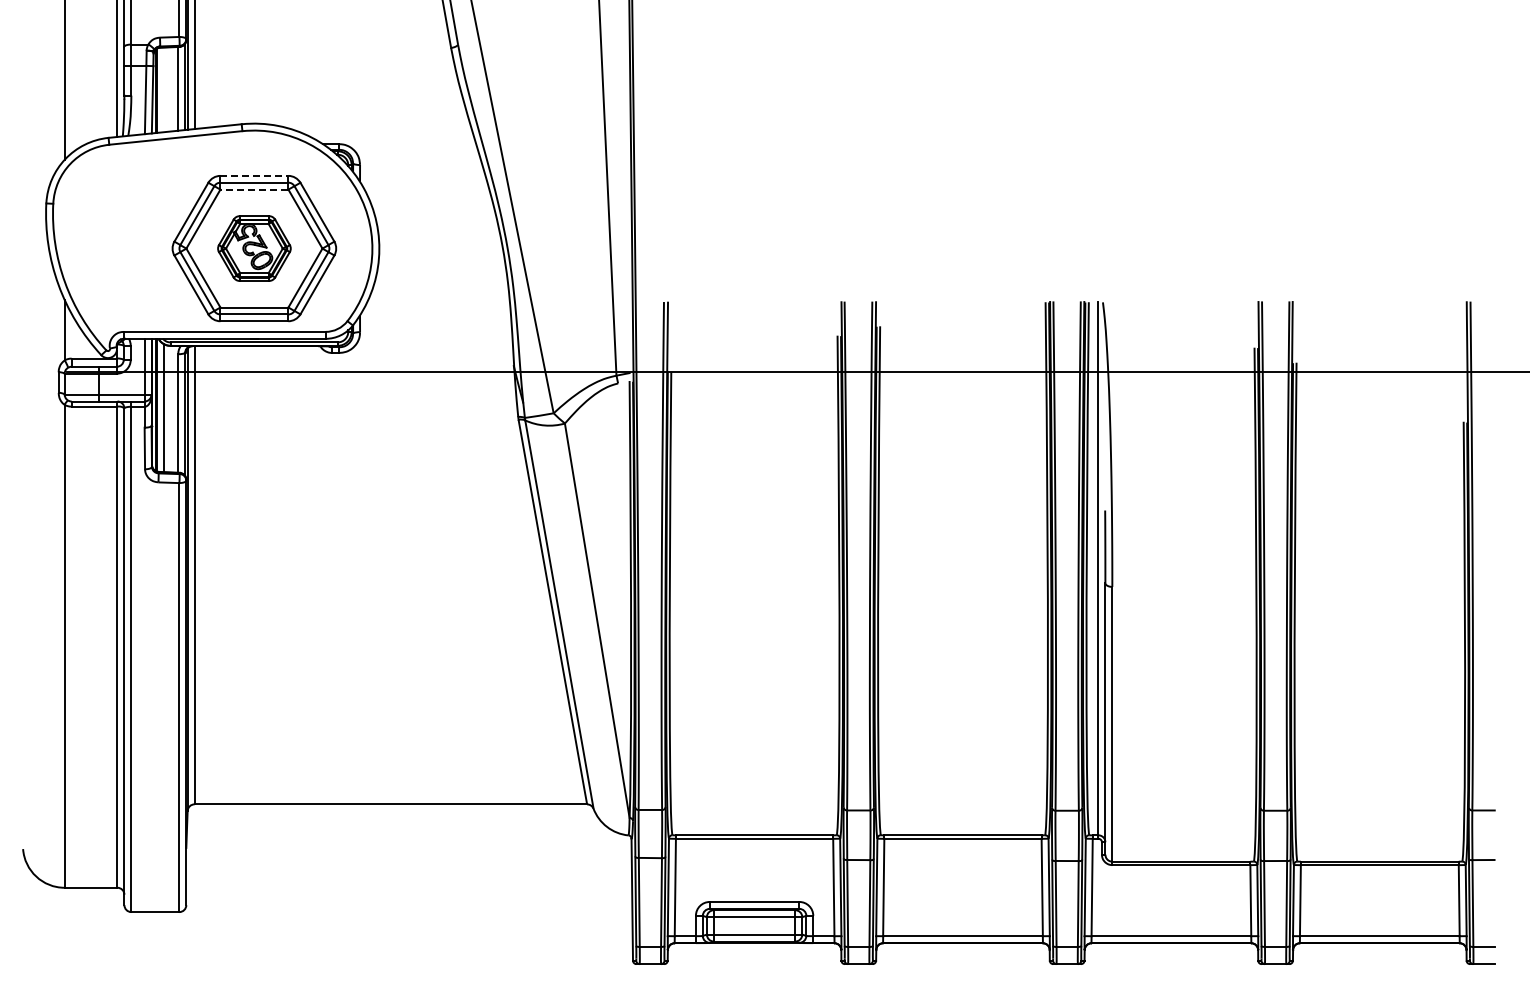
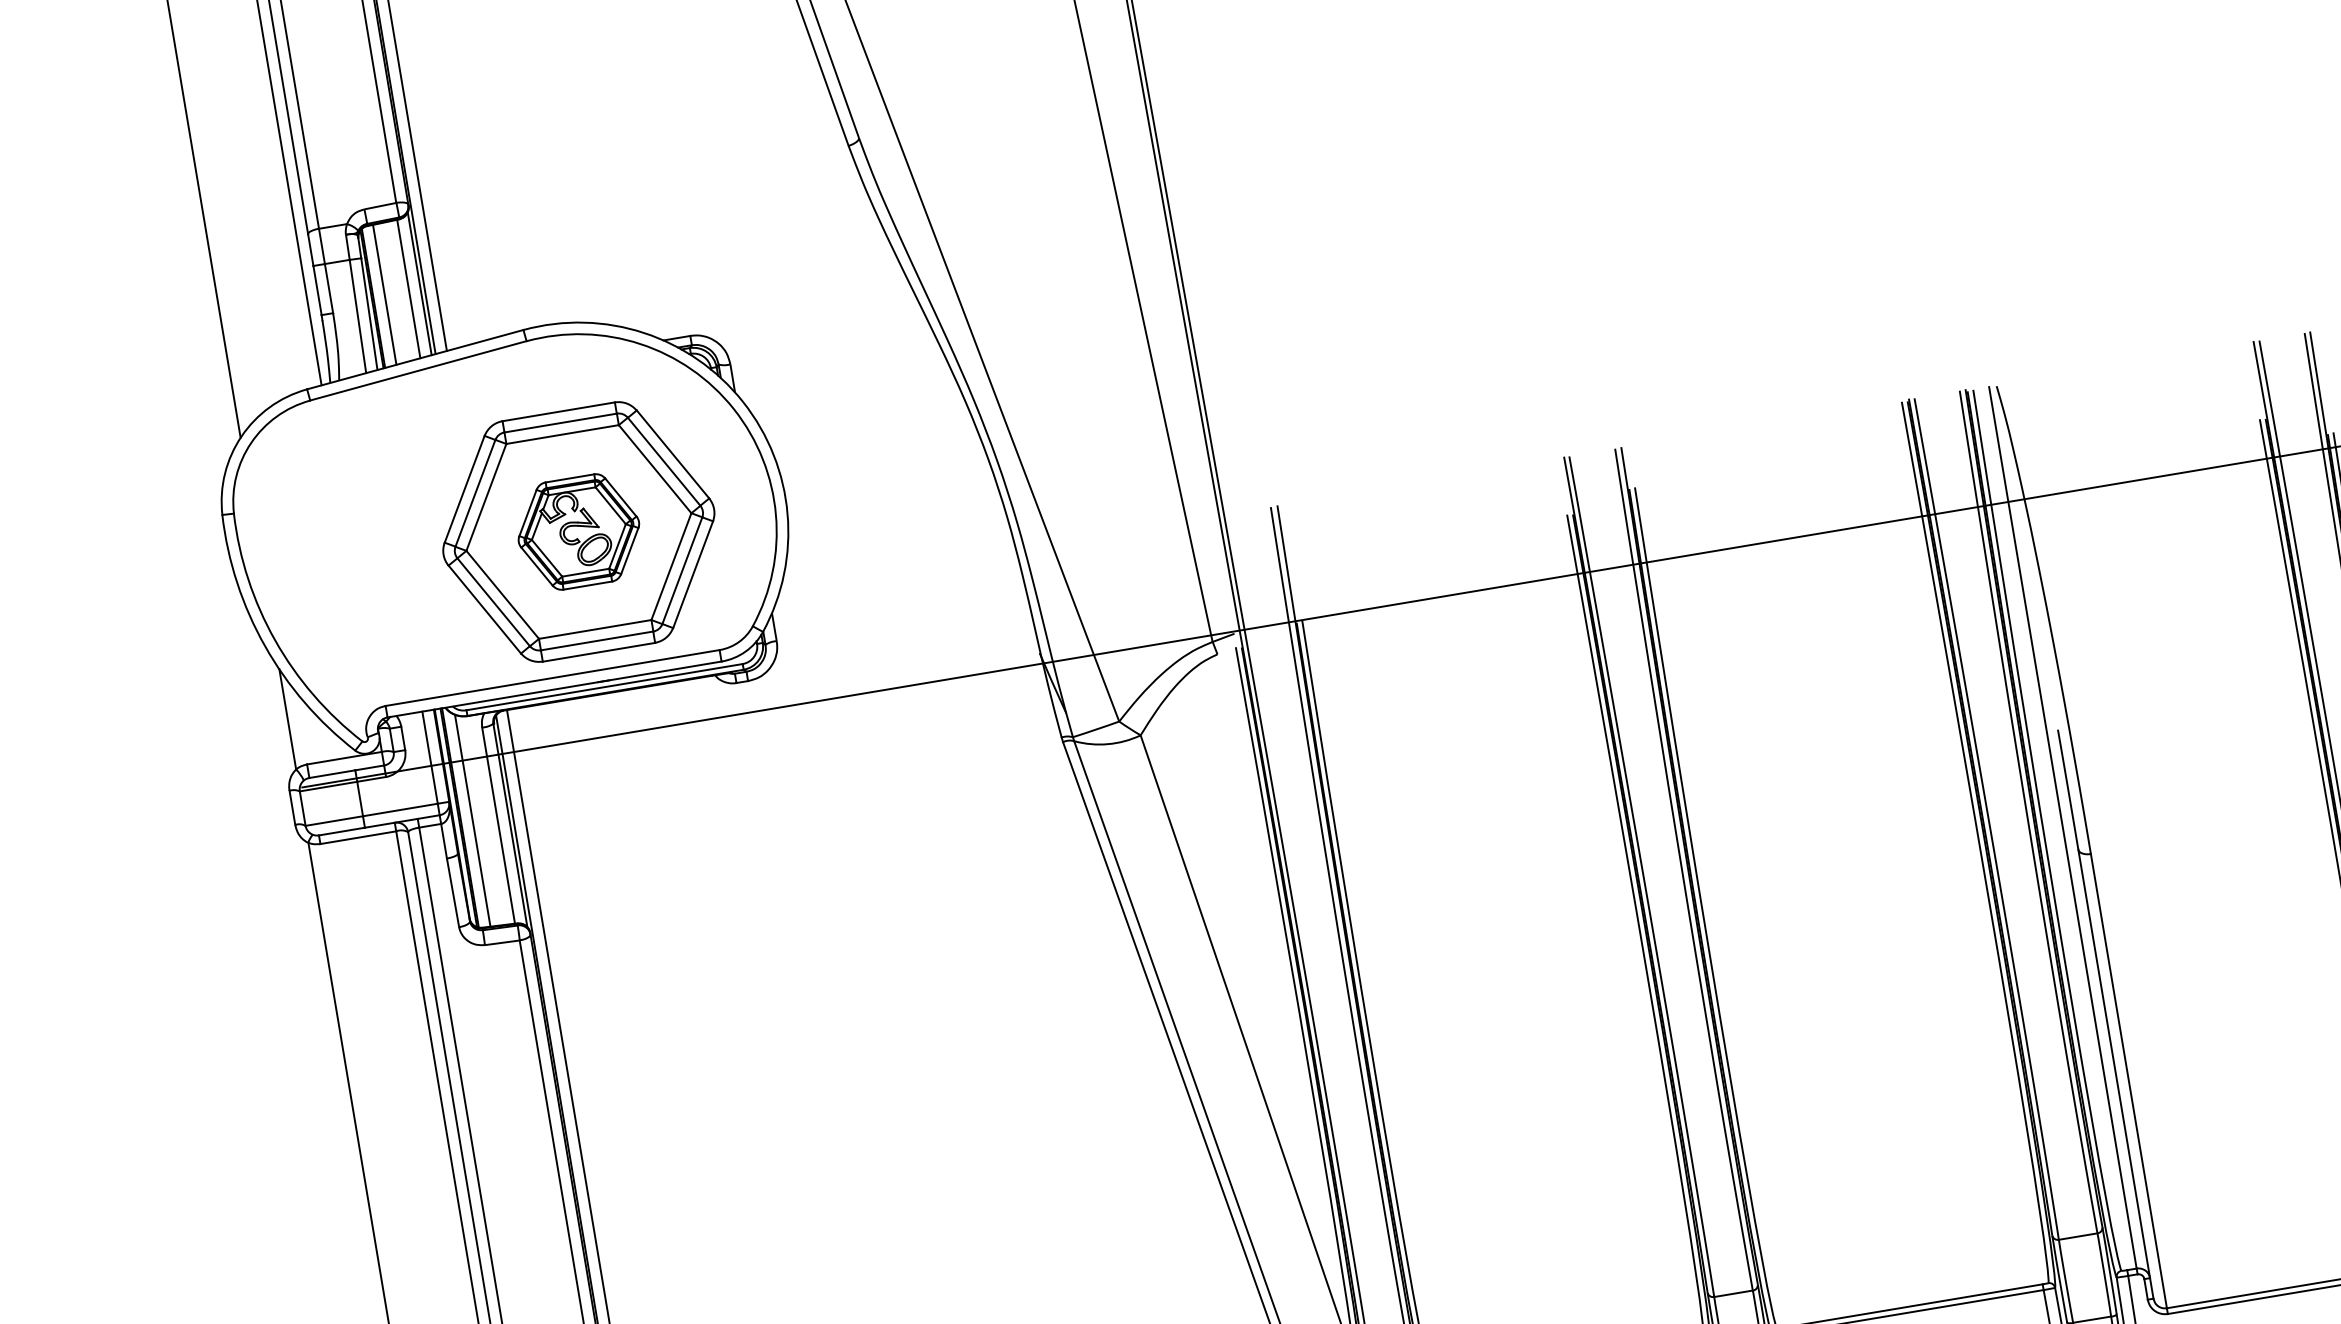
line: (163, 89) -> (384, 294), added
line: (254, 175) -> (558, 411), dashed -> solid
line: (253, 189) -> (561, 434), dashed -> solid

